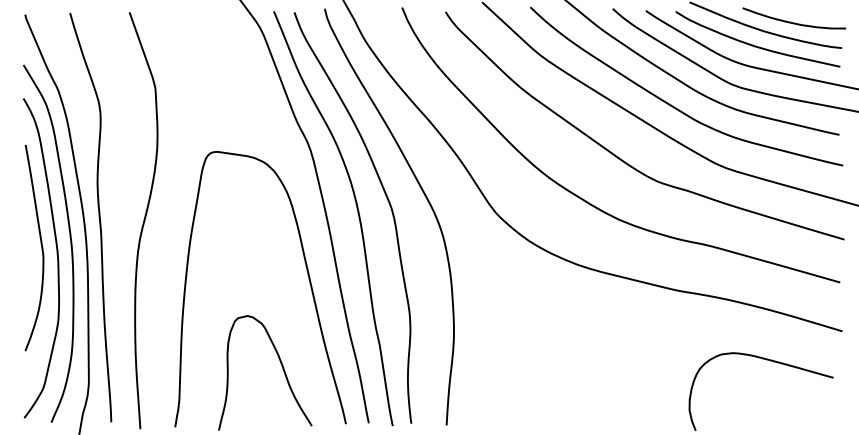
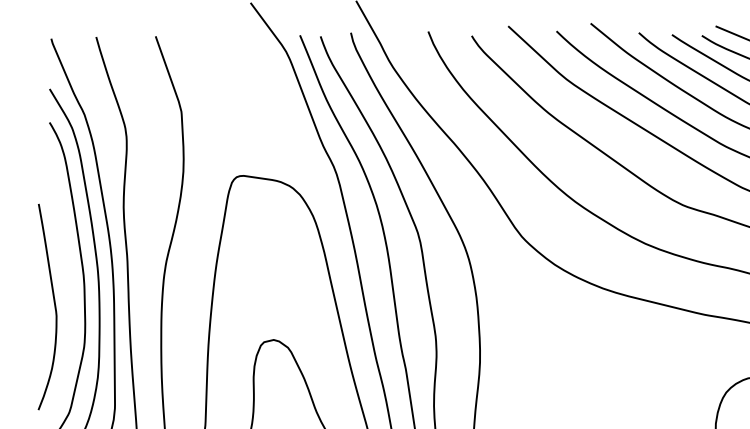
curve: (41, 248) -> (54, 307), moved

